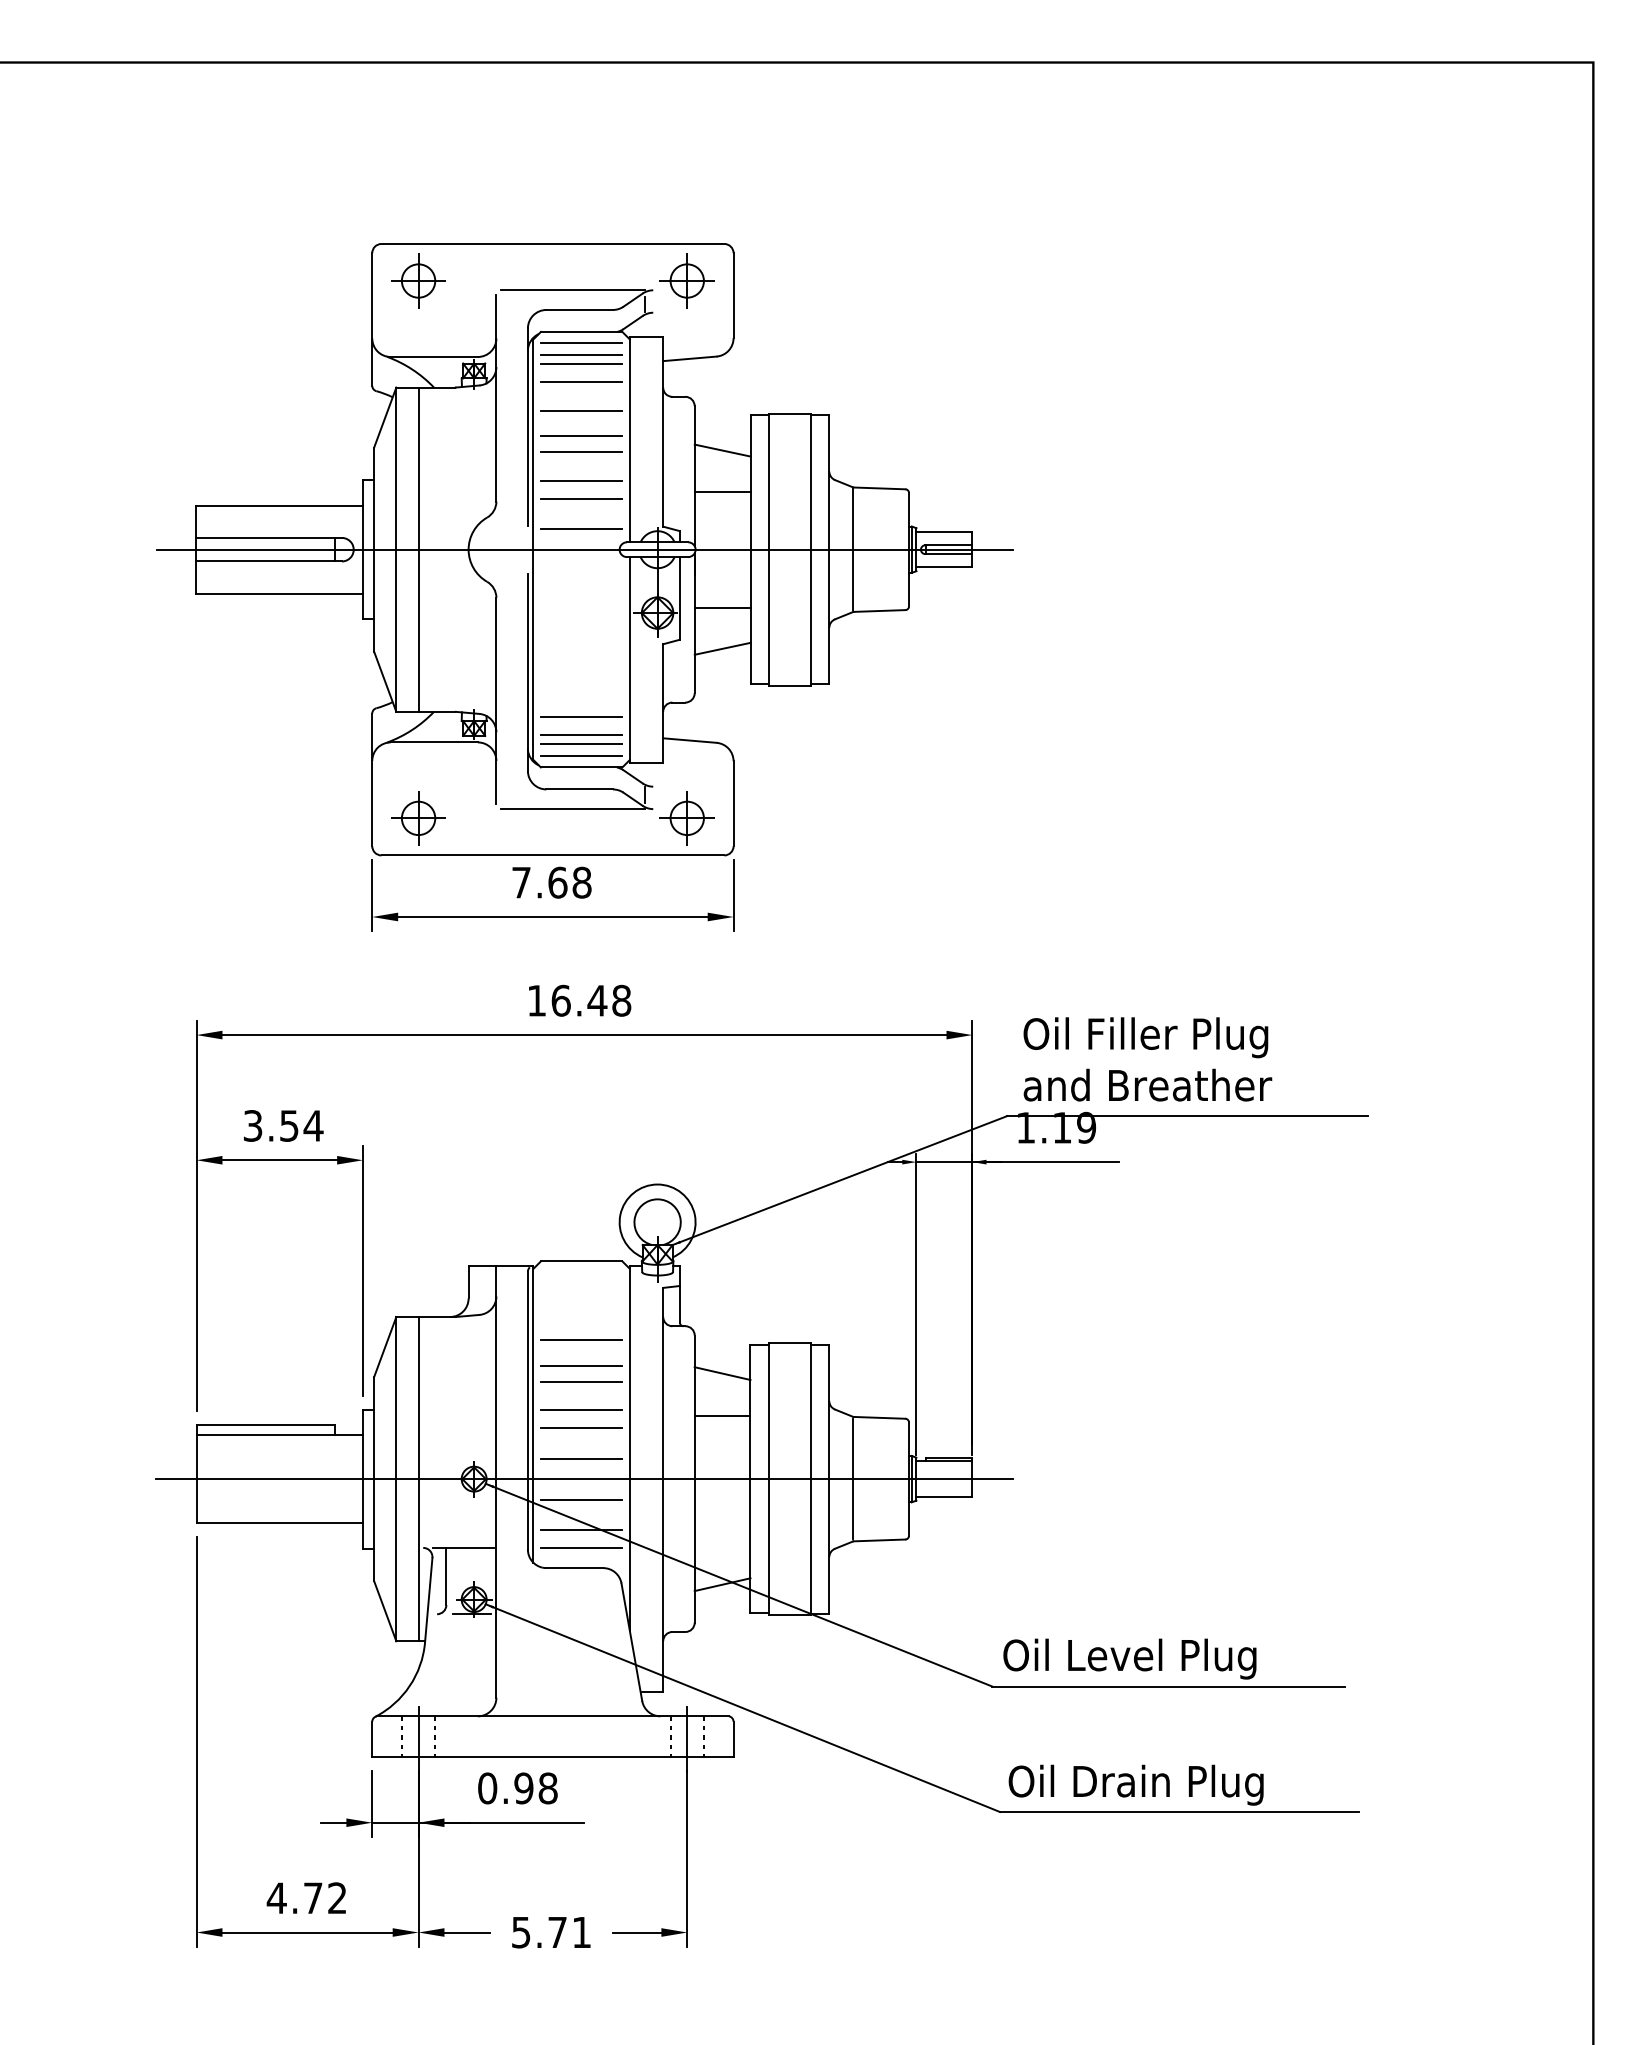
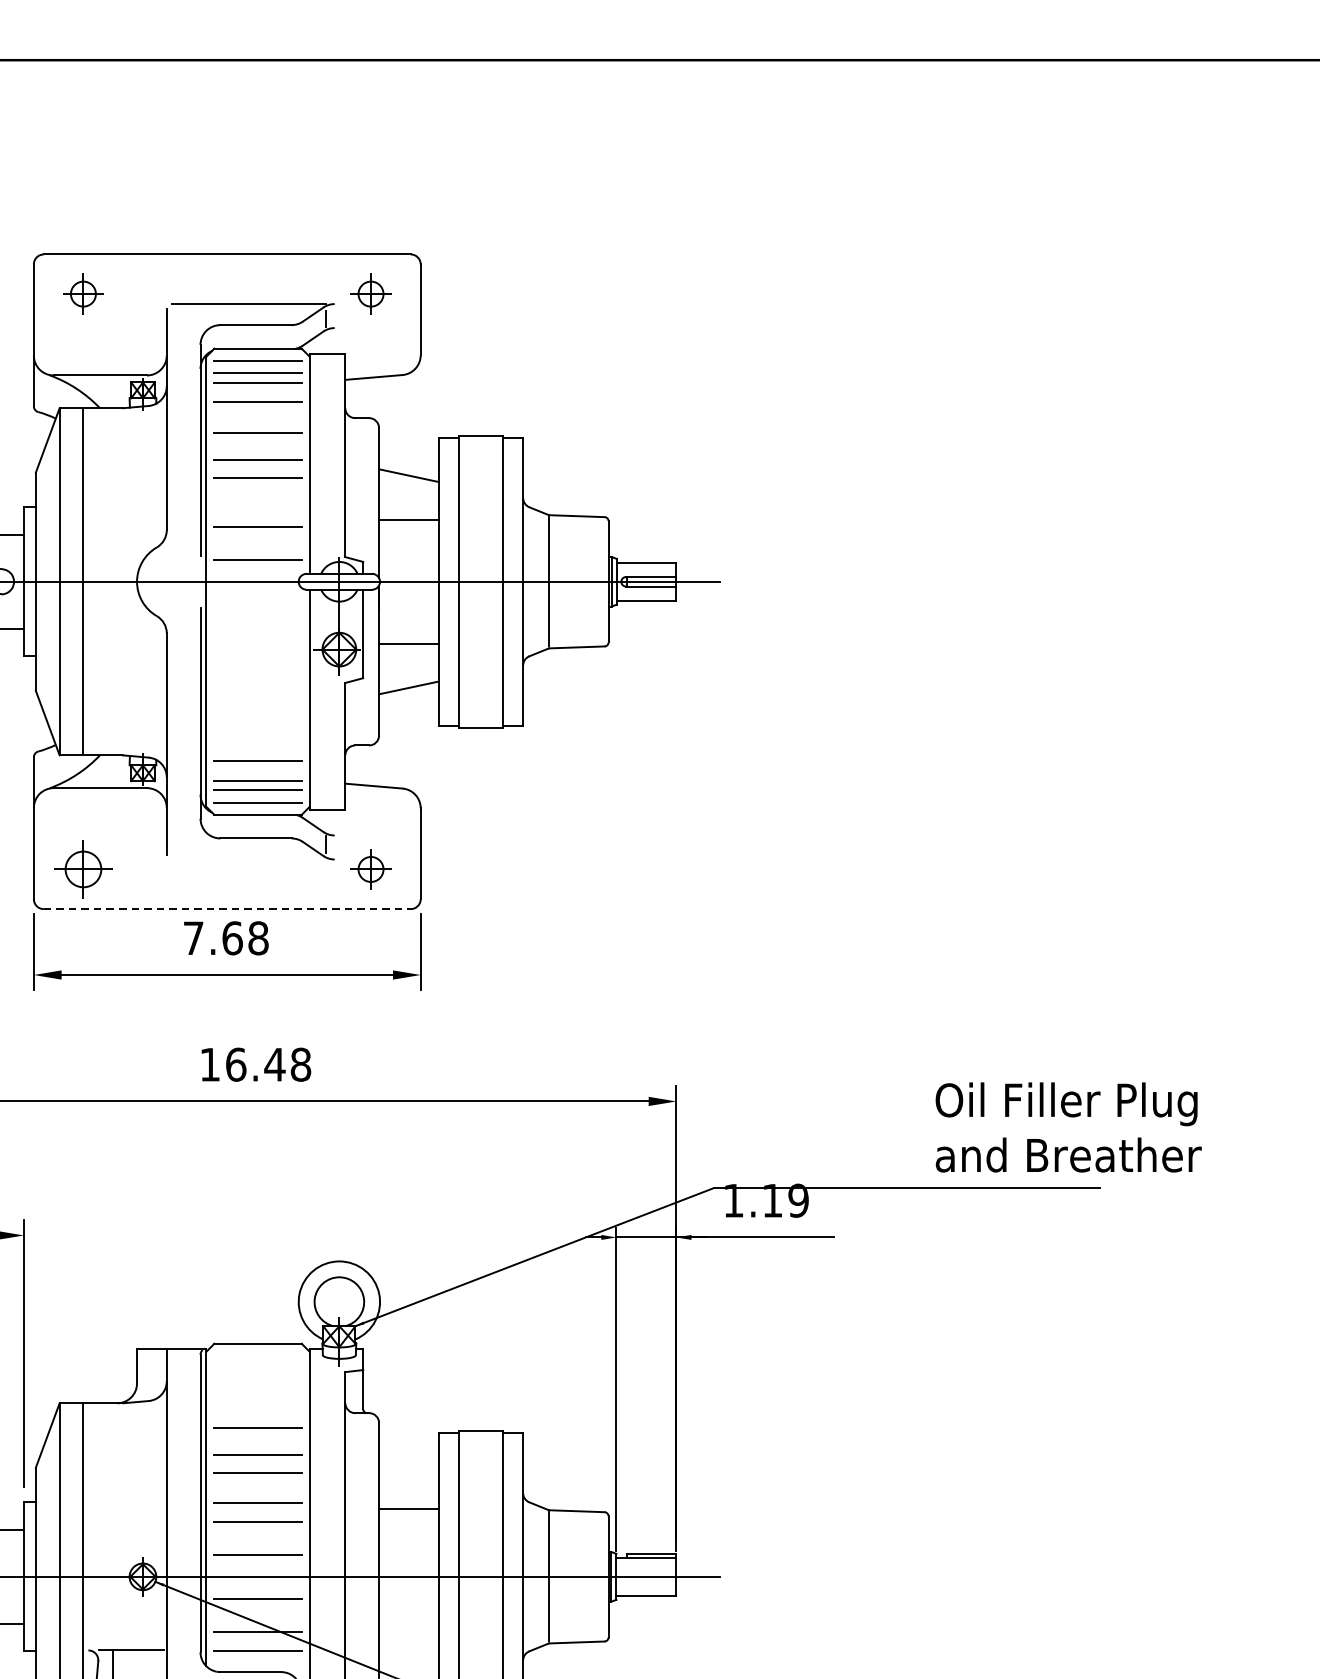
part: (418, 280) -> (83, 293), size x0.7
part: (686, 280) -> (370, 293), size x0.7
line: (581, 480) -> (257, 507), removed
line: (572, 809) -> (248, 859), removed
part: (686, 818) -> (370, 869), size x0.7
line: (553, 855) -> (227, 909), solid -> dashed
text: (1147, 1059) -> (1068, 1127), moved
line: (722, 1373) -> (408, 1463), removed

